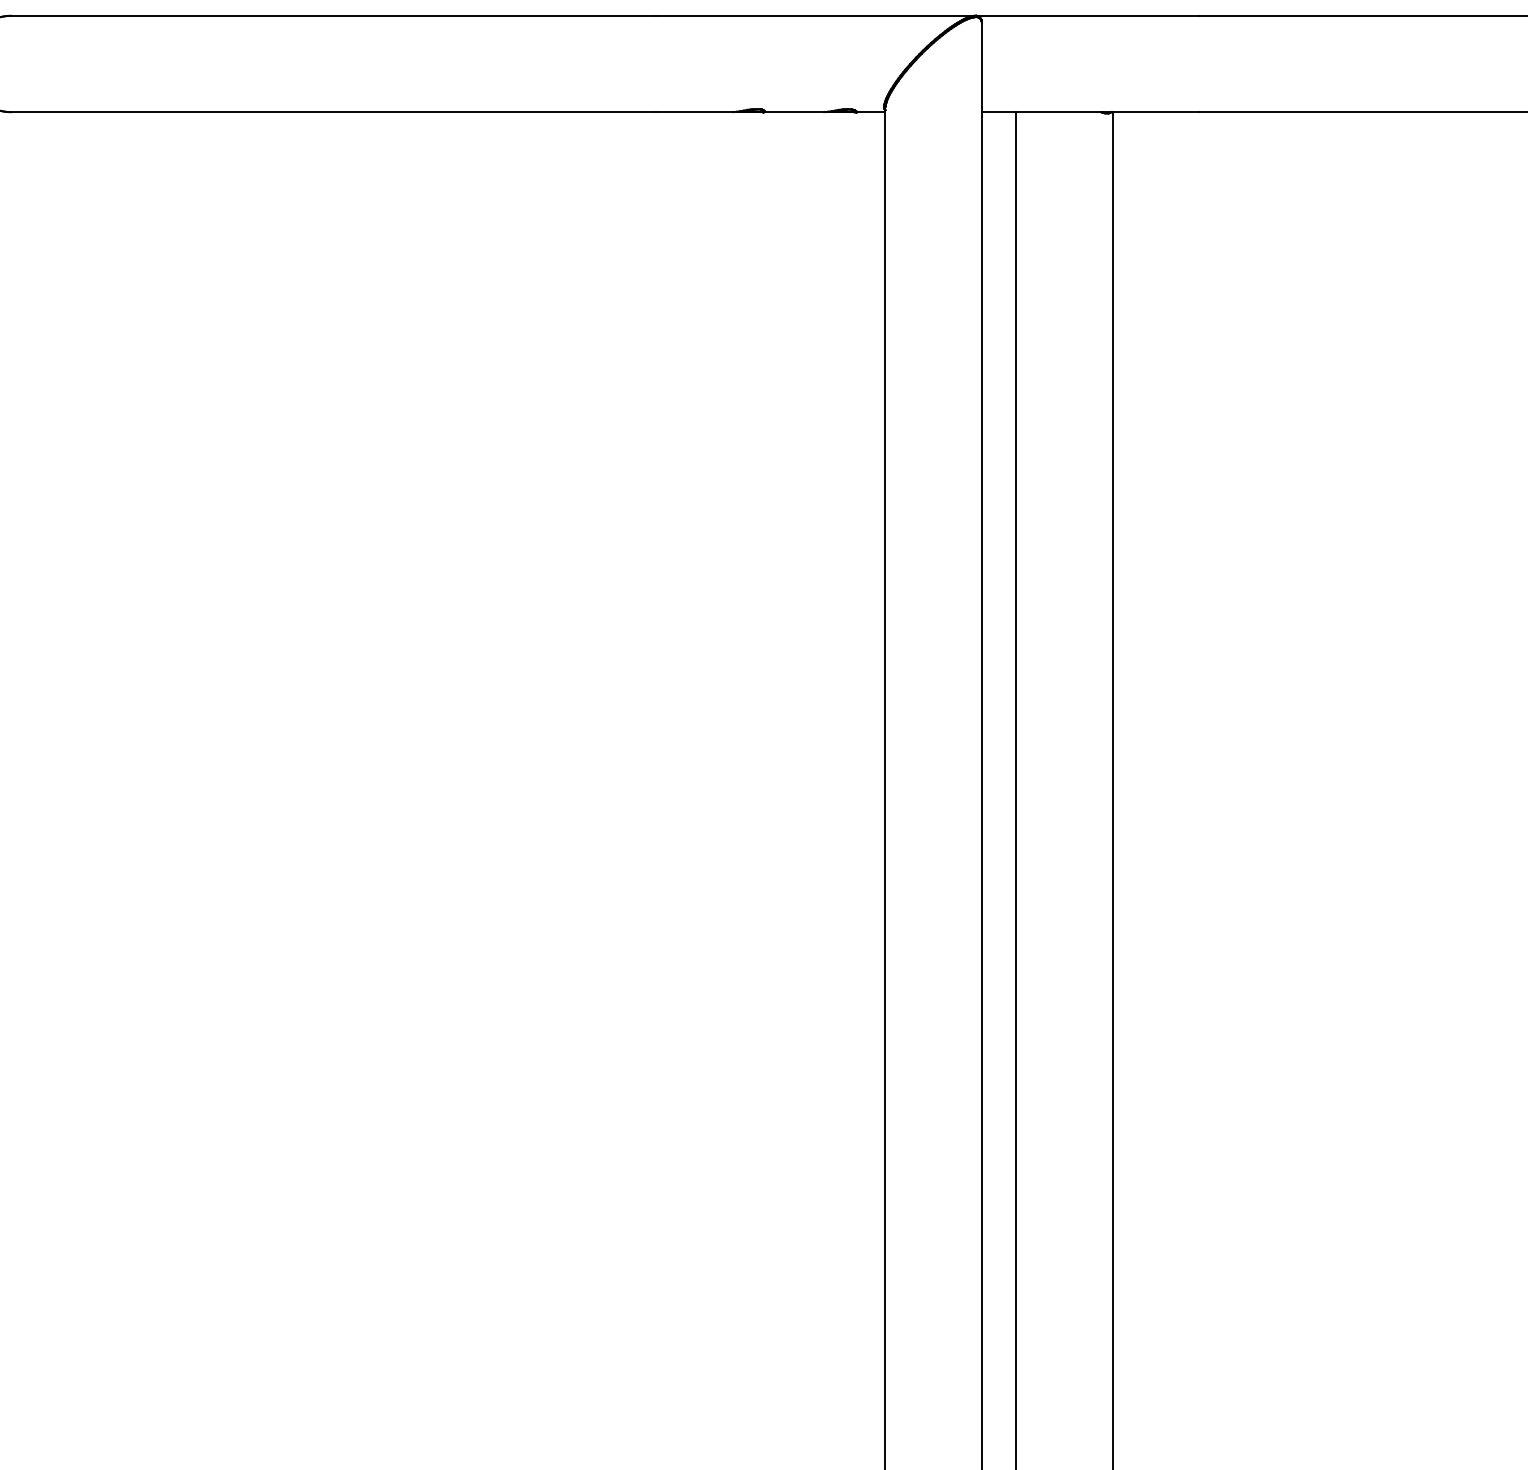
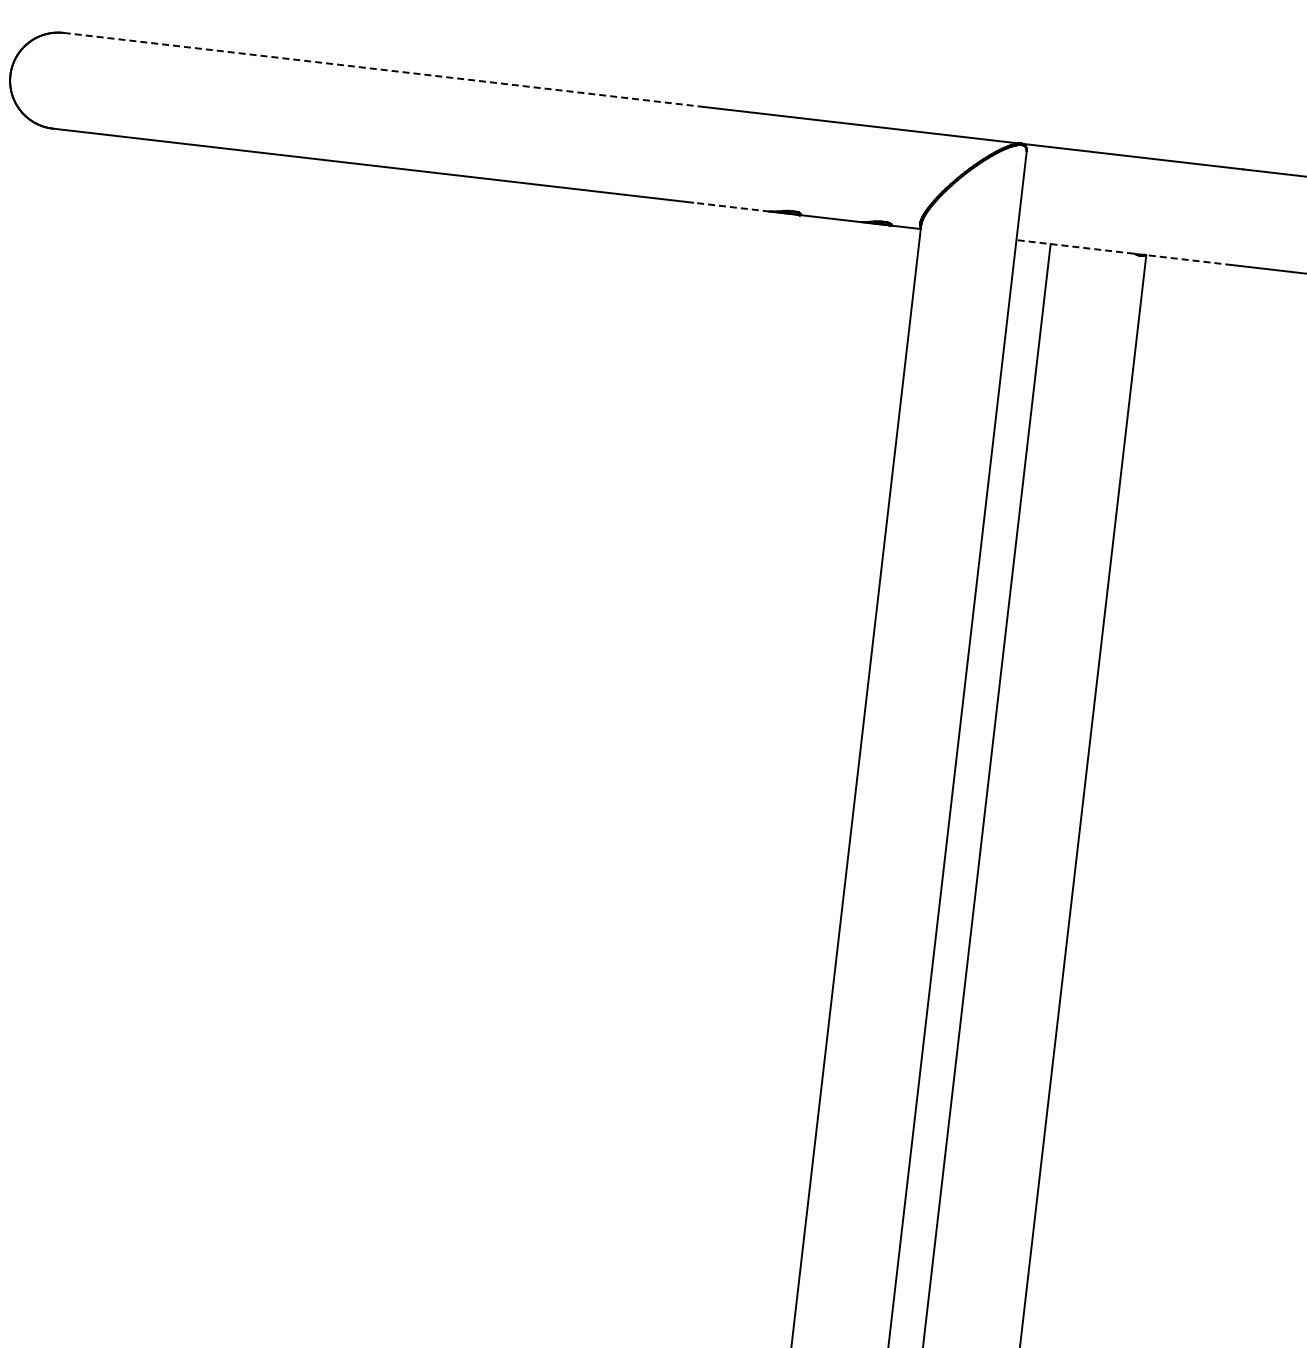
line: (334, 15) -> (384, 69), solid -> dashed
line: (694, 112) -> (731, 207), solid -> dashed
line: (1090, 112) -> (1124, 252), solid -> dashed

